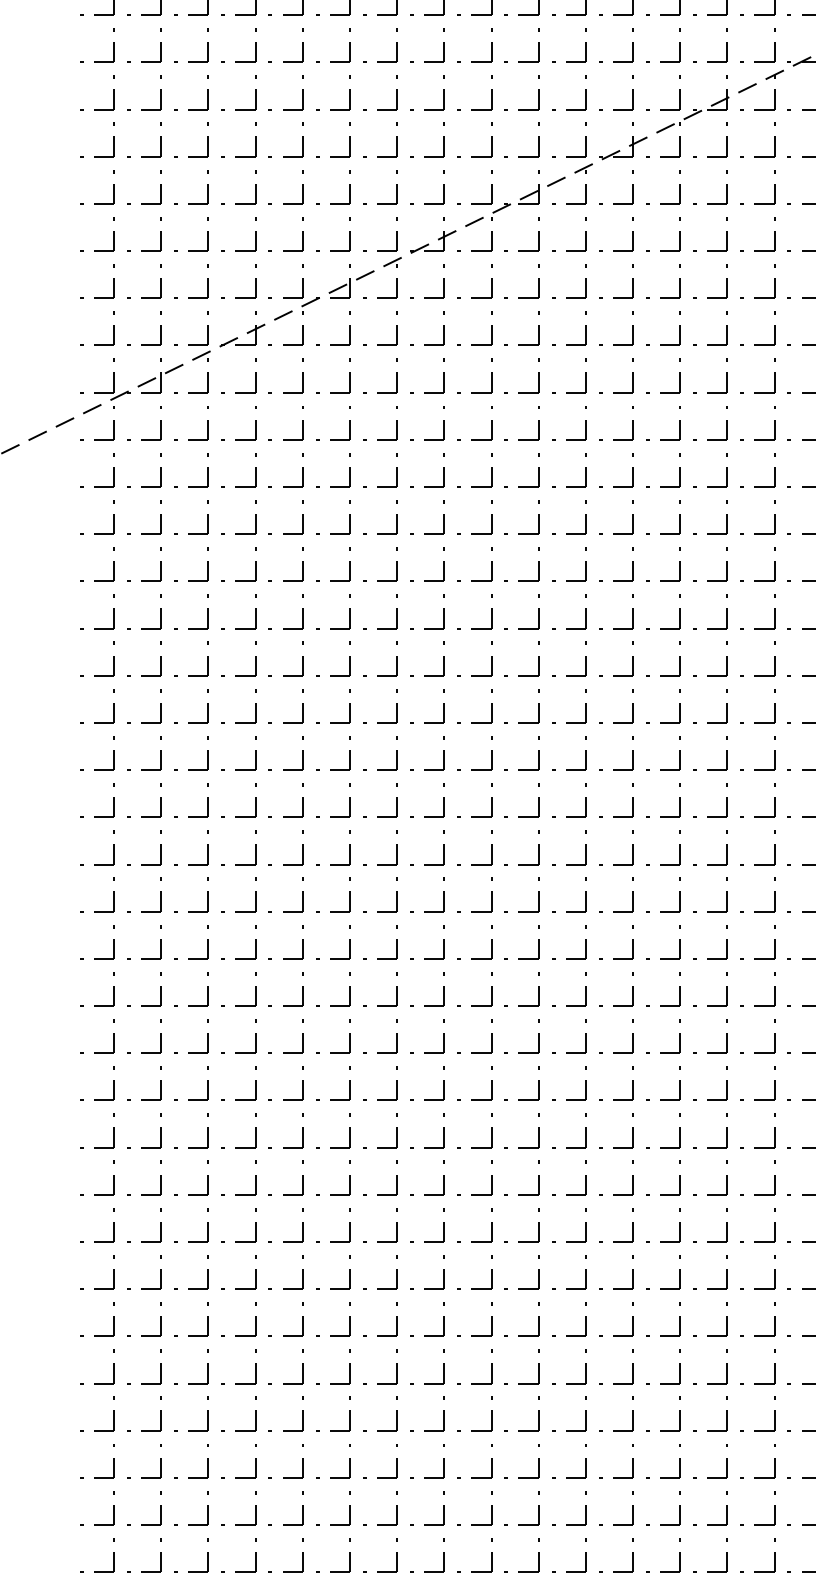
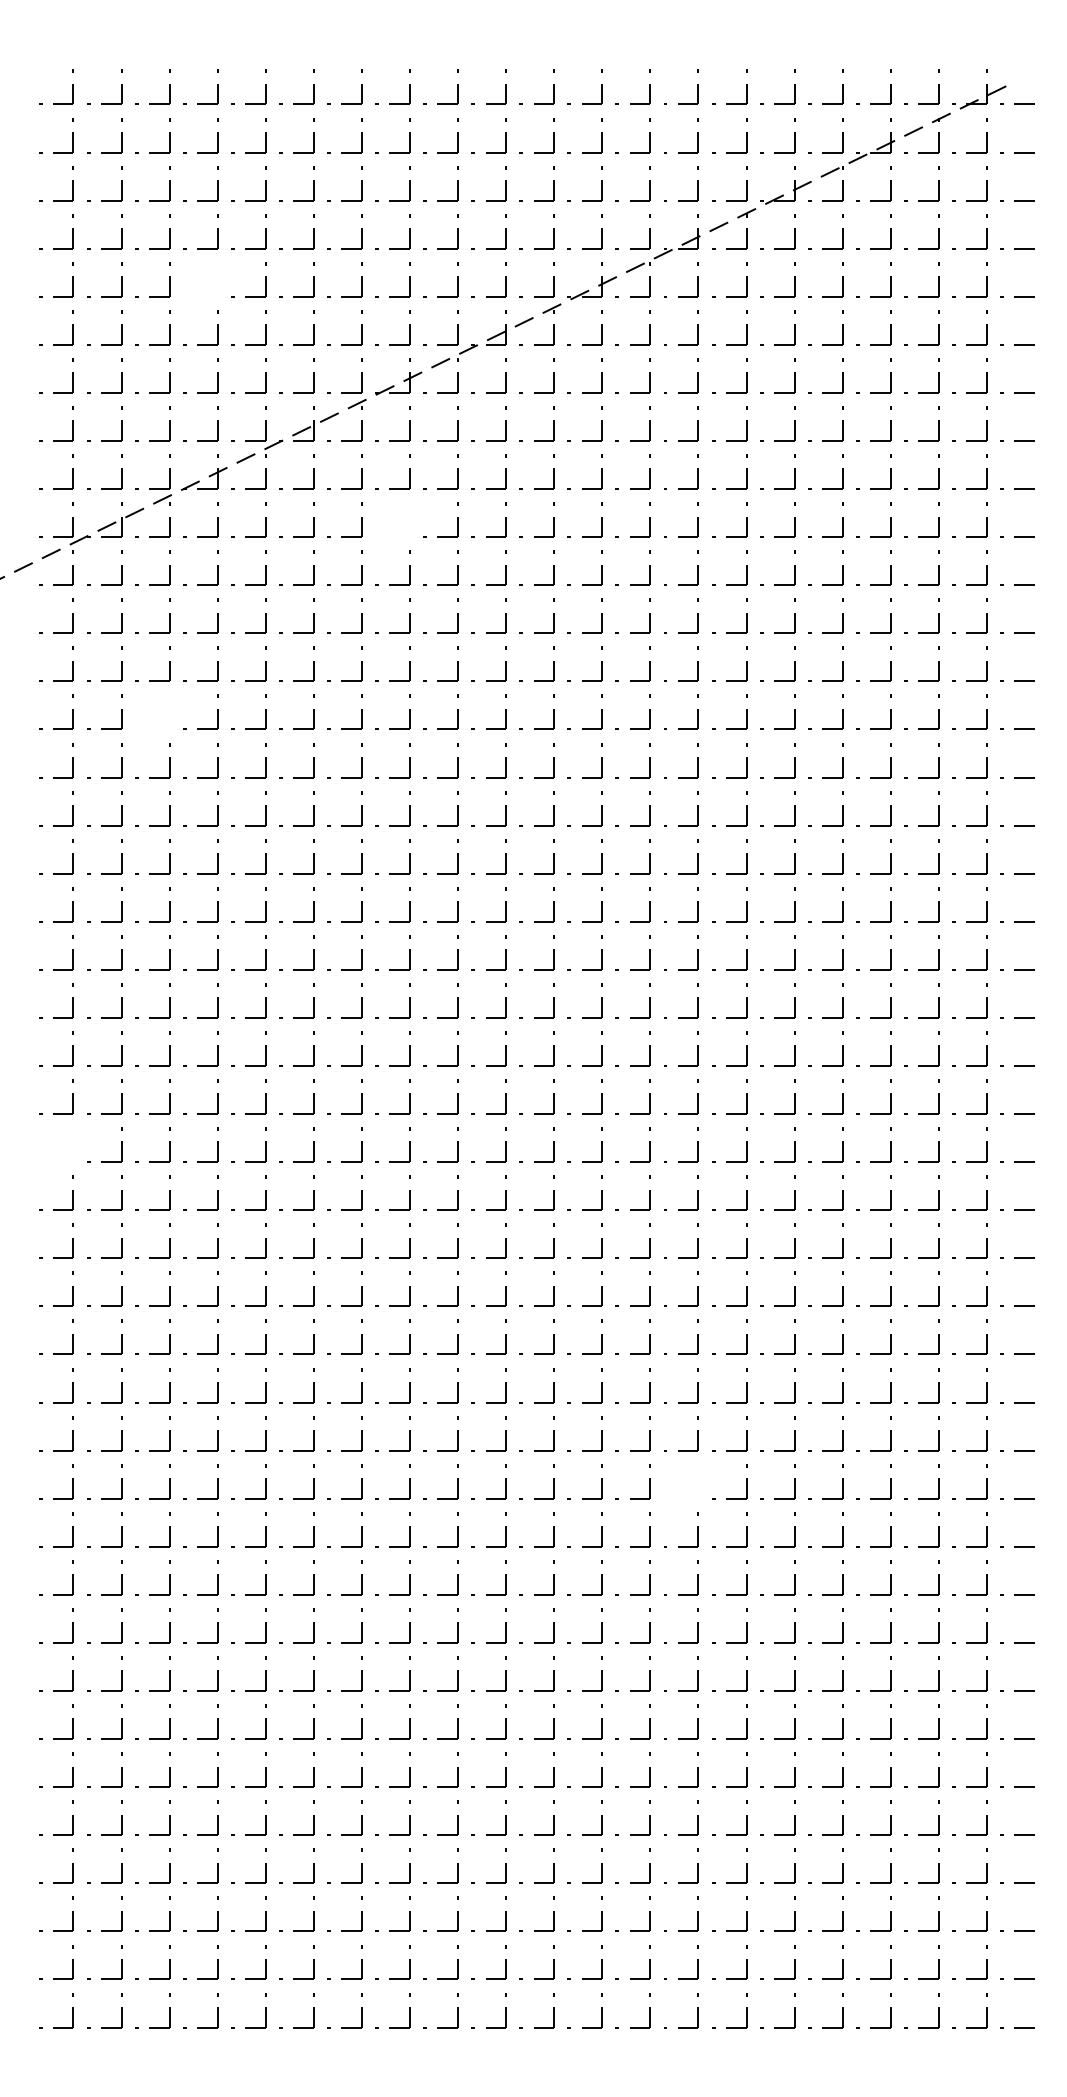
part: (255, 139) -> (217, 279), removed
part: (443, 375) -> (409, 519), removed
part: (208, 563) -> (169, 711), removed
part: (113, 988) -> (72, 1144), removed
part: (726, 1319) -> (697, 1481), removed

